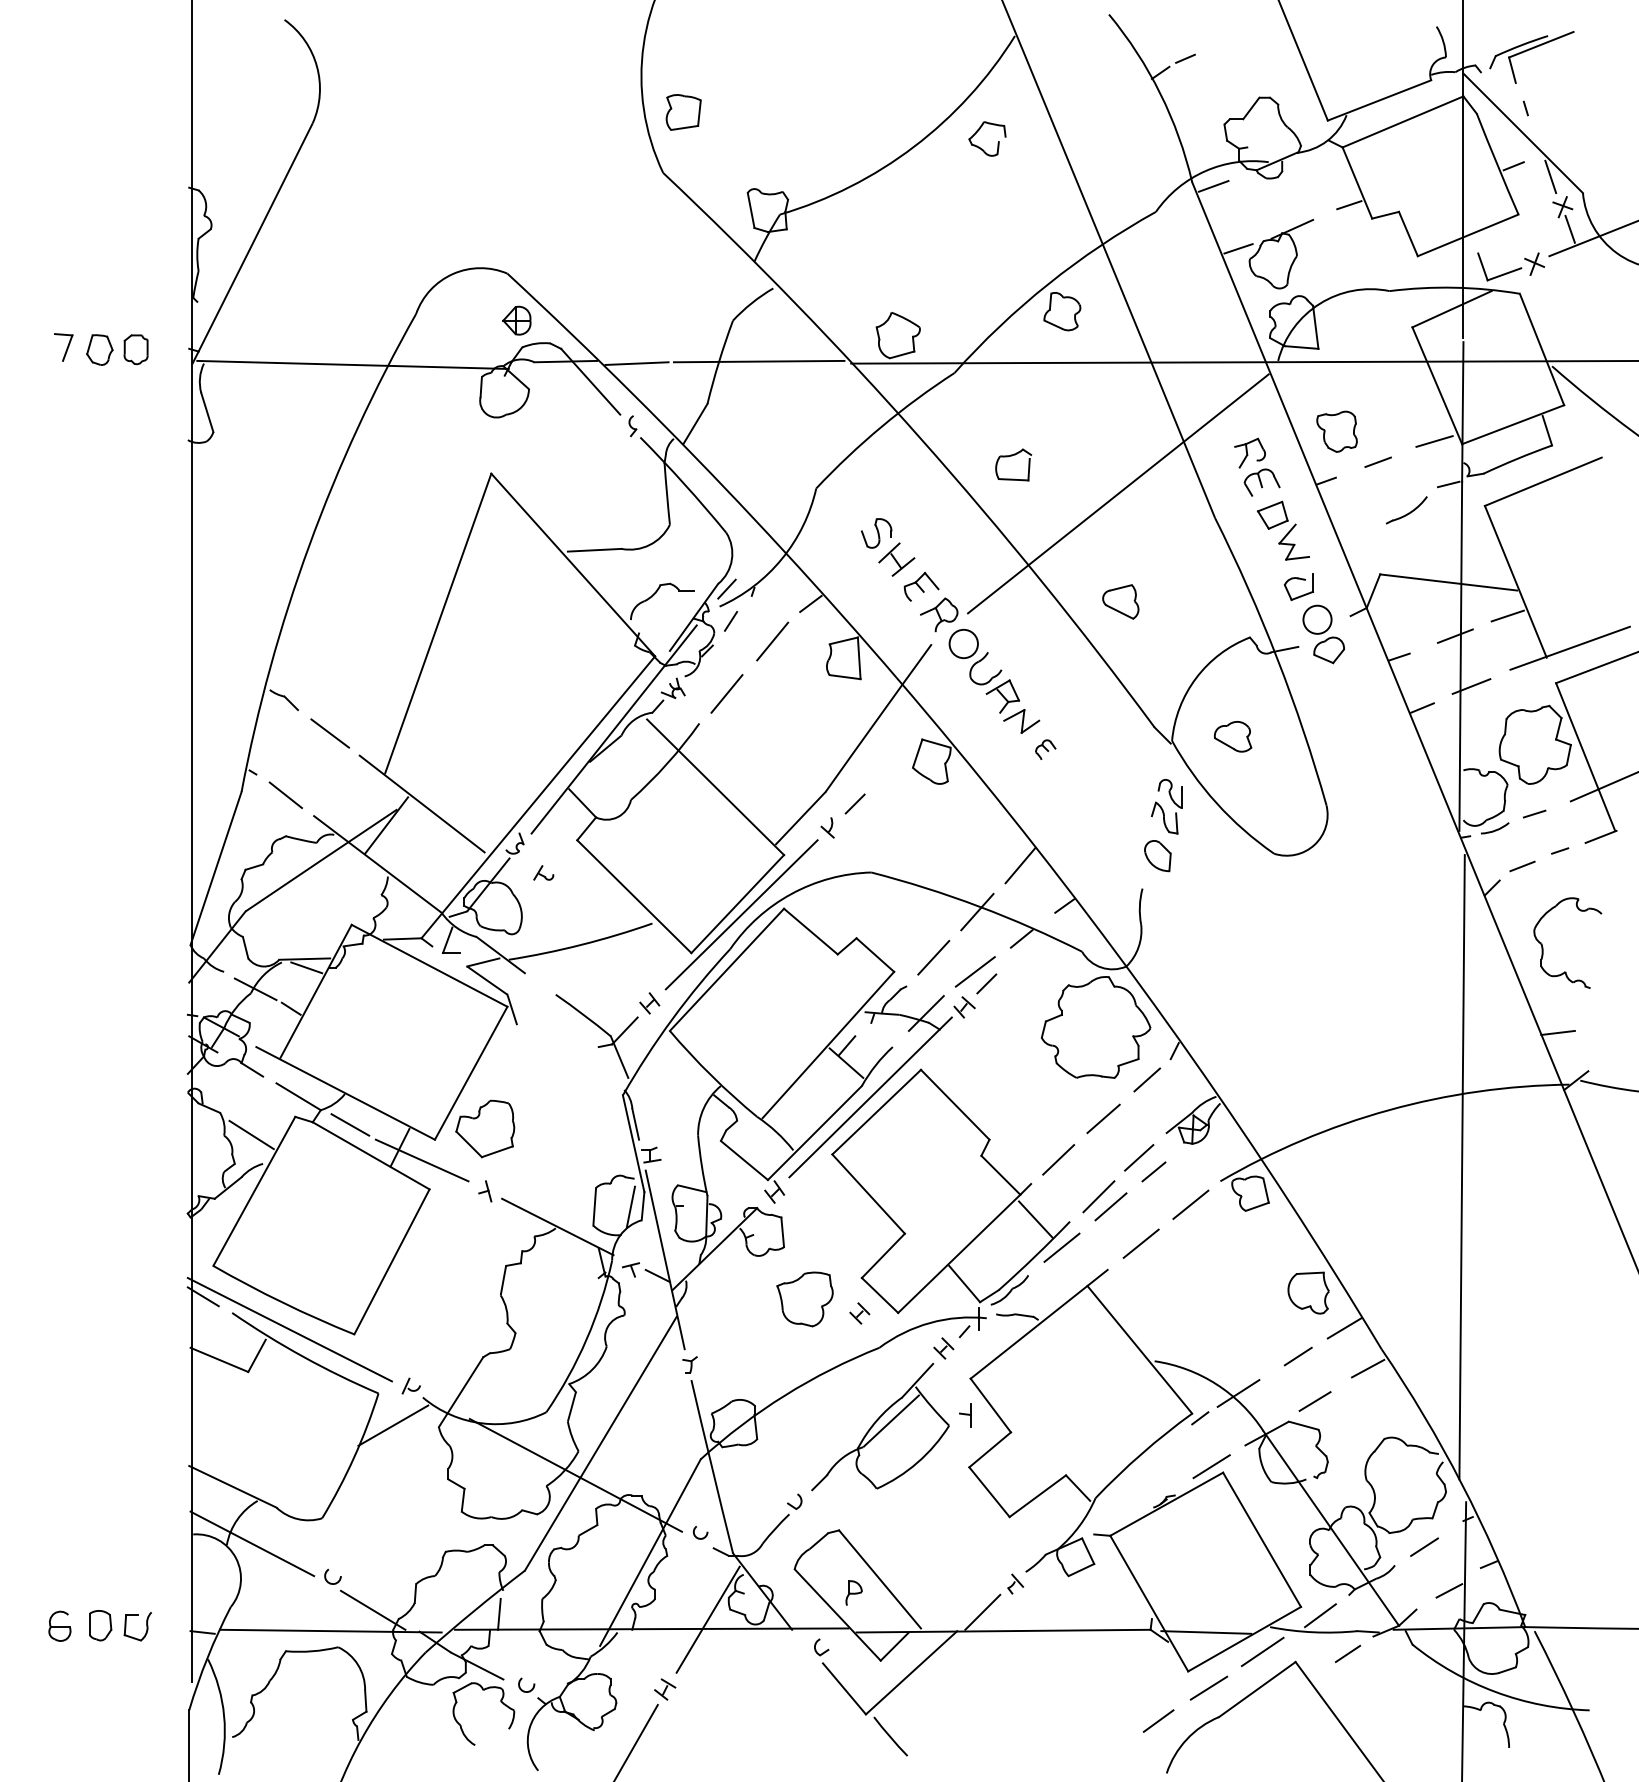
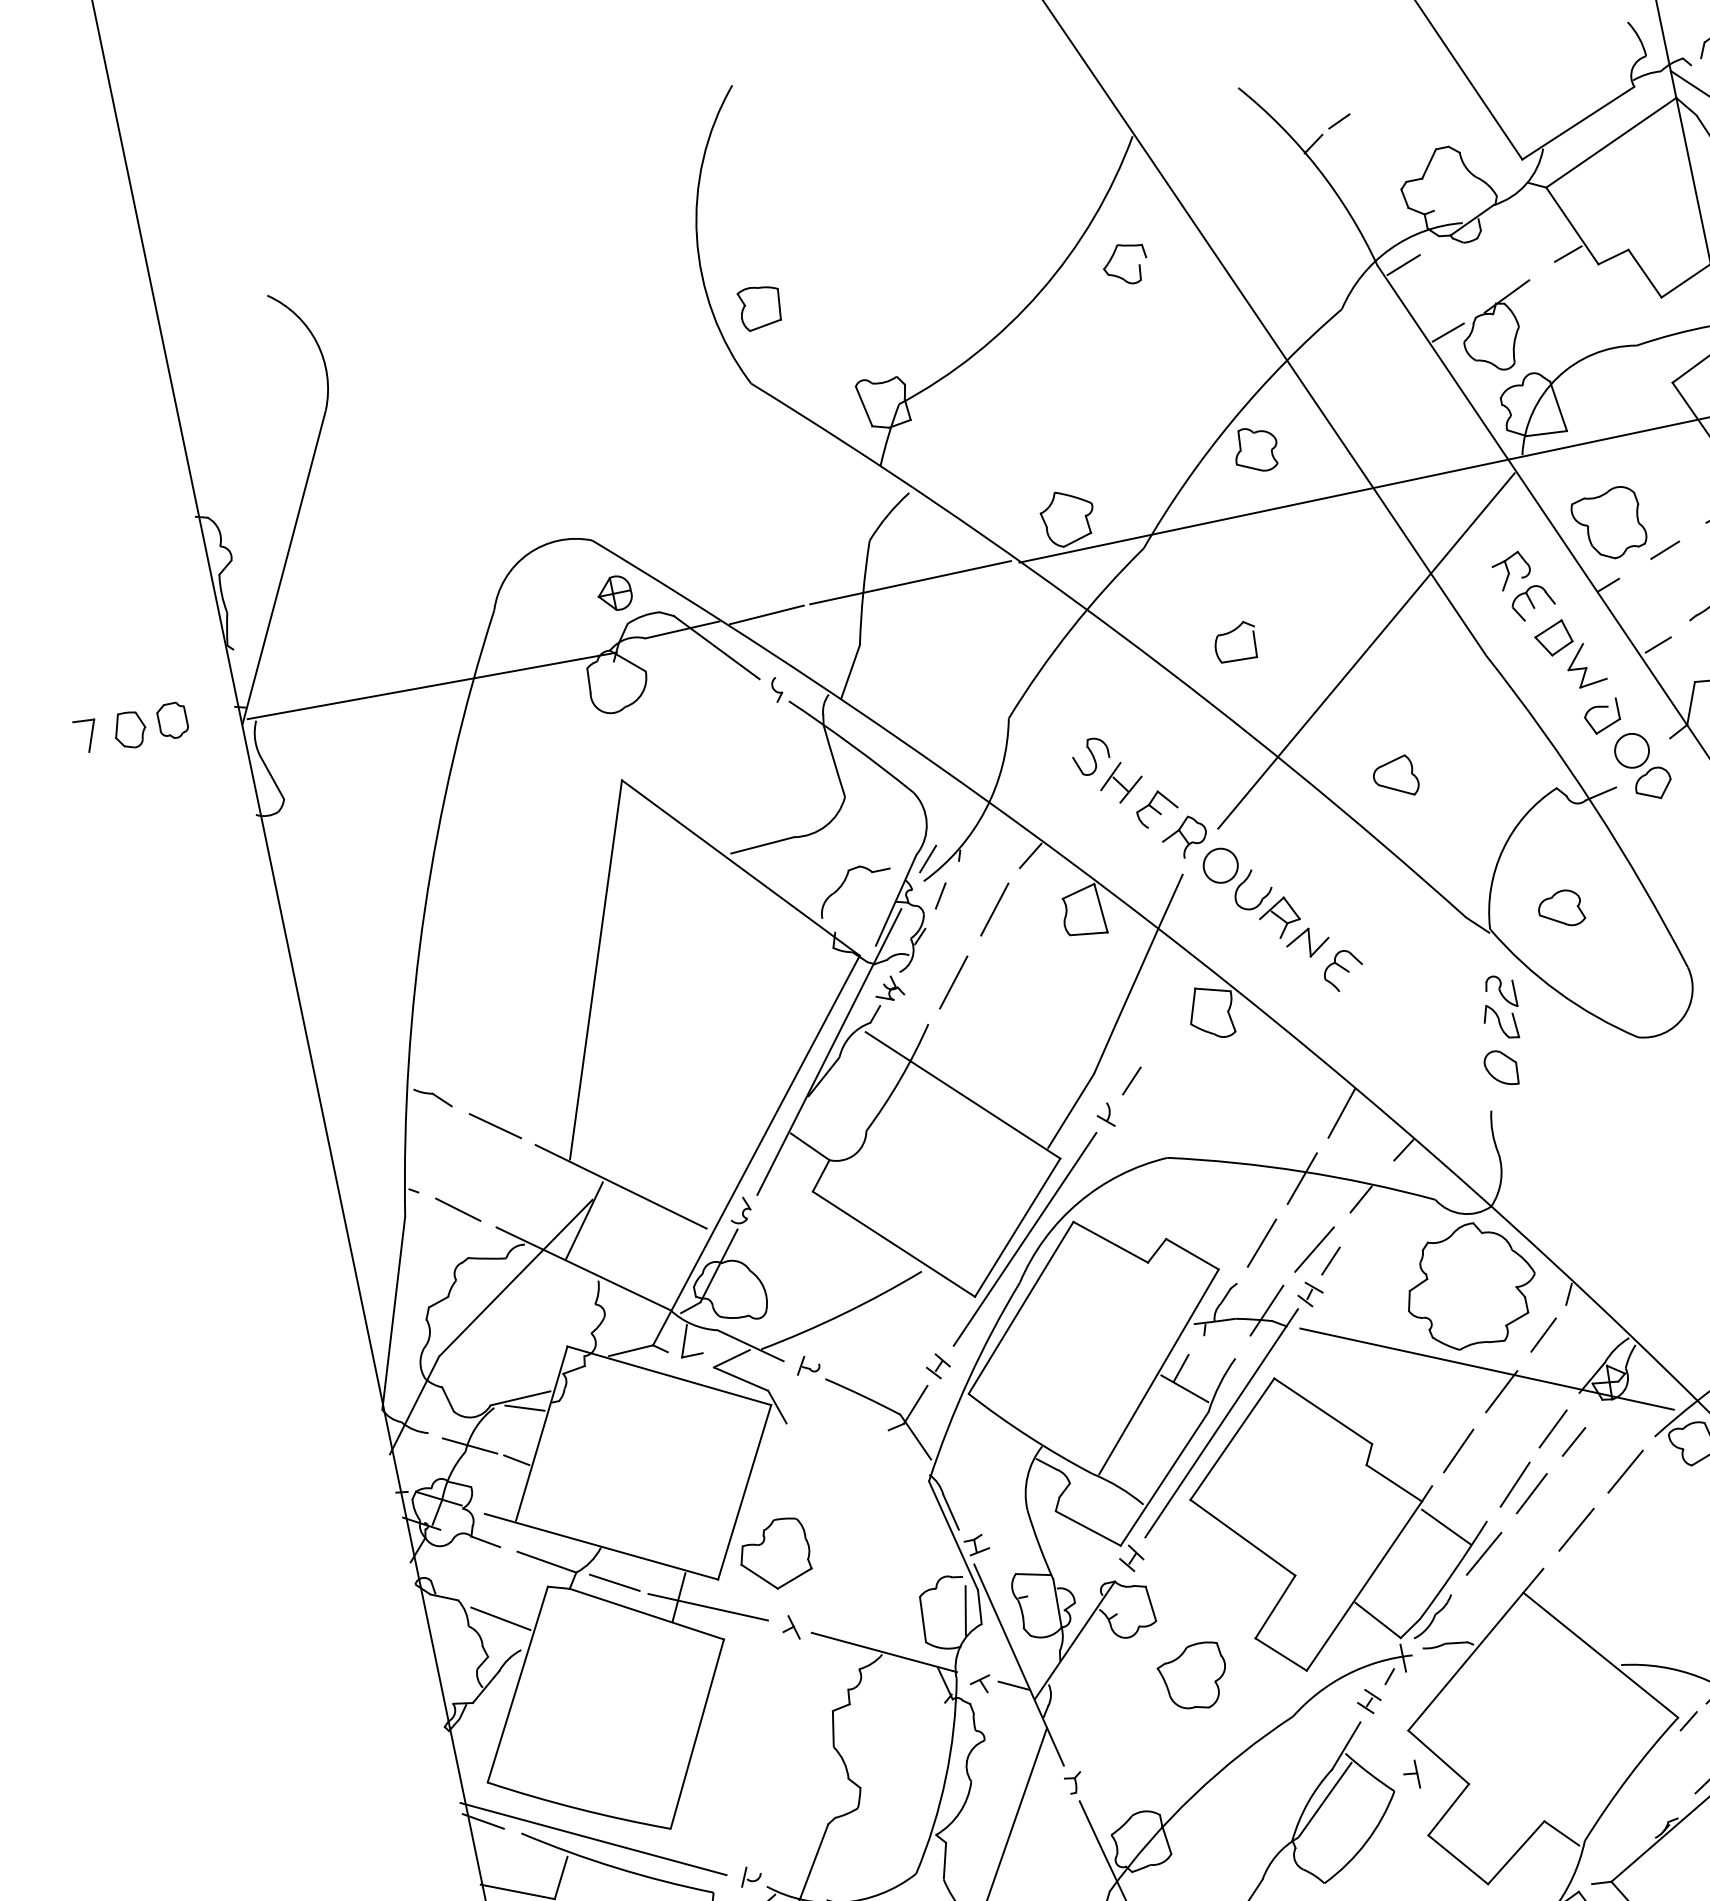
part: (1336, 431) -> (1608, 524), size x1.43
line: (1356, 538) -> (1658, 645), added
part: (1045, 749) -> (1342, 970), size x1.67
part: (543, 872) -> (807, 1364), moved
line: (1095, 1097) -> (1486, 1368), added
part: (859, 1313) -> (1261, 1680), removed

